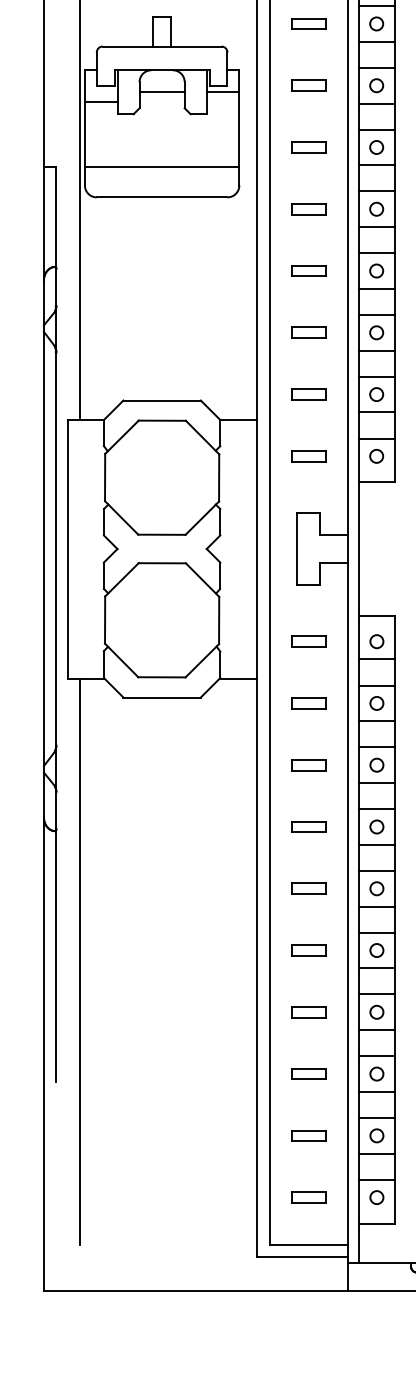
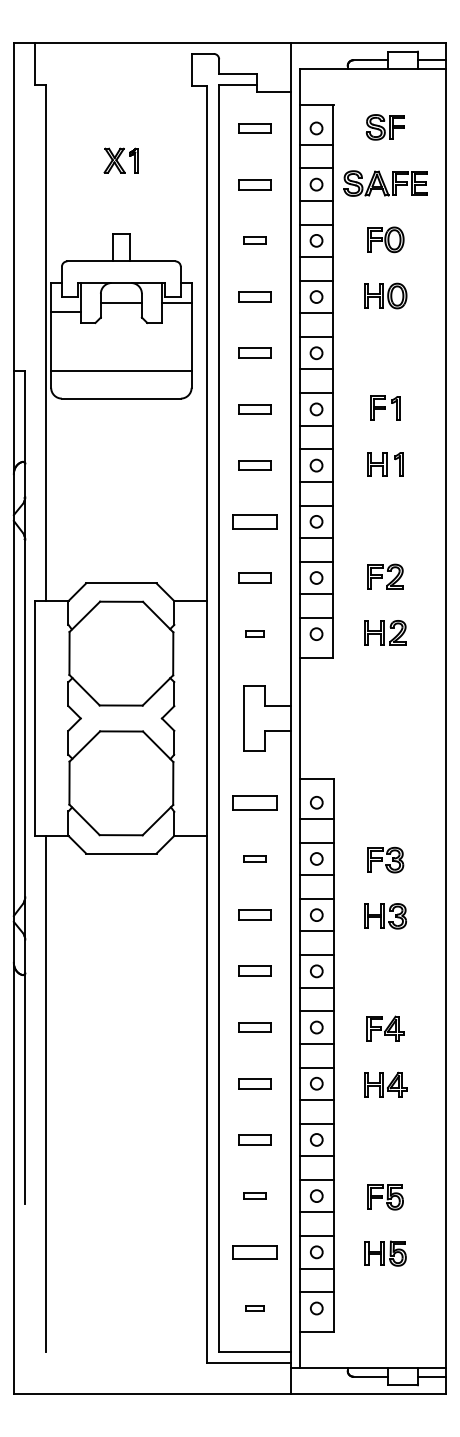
part: (308, 23) -> (254, 240), size x0.7
part: (308, 332) -> (254, 521), size x1.4
part: (308, 455) -> (254, 633), size x0.6
part: (308, 641) -> (254, 802), size x1.4
part: (308, 702) -> (254, 858), size x0.7
part: (308, 1073) -> (254, 1195), size x0.7
part: (308, 1134) -> (254, 1251), size x1.4
part: (308, 1197) -> (254, 1308), size x0.6

